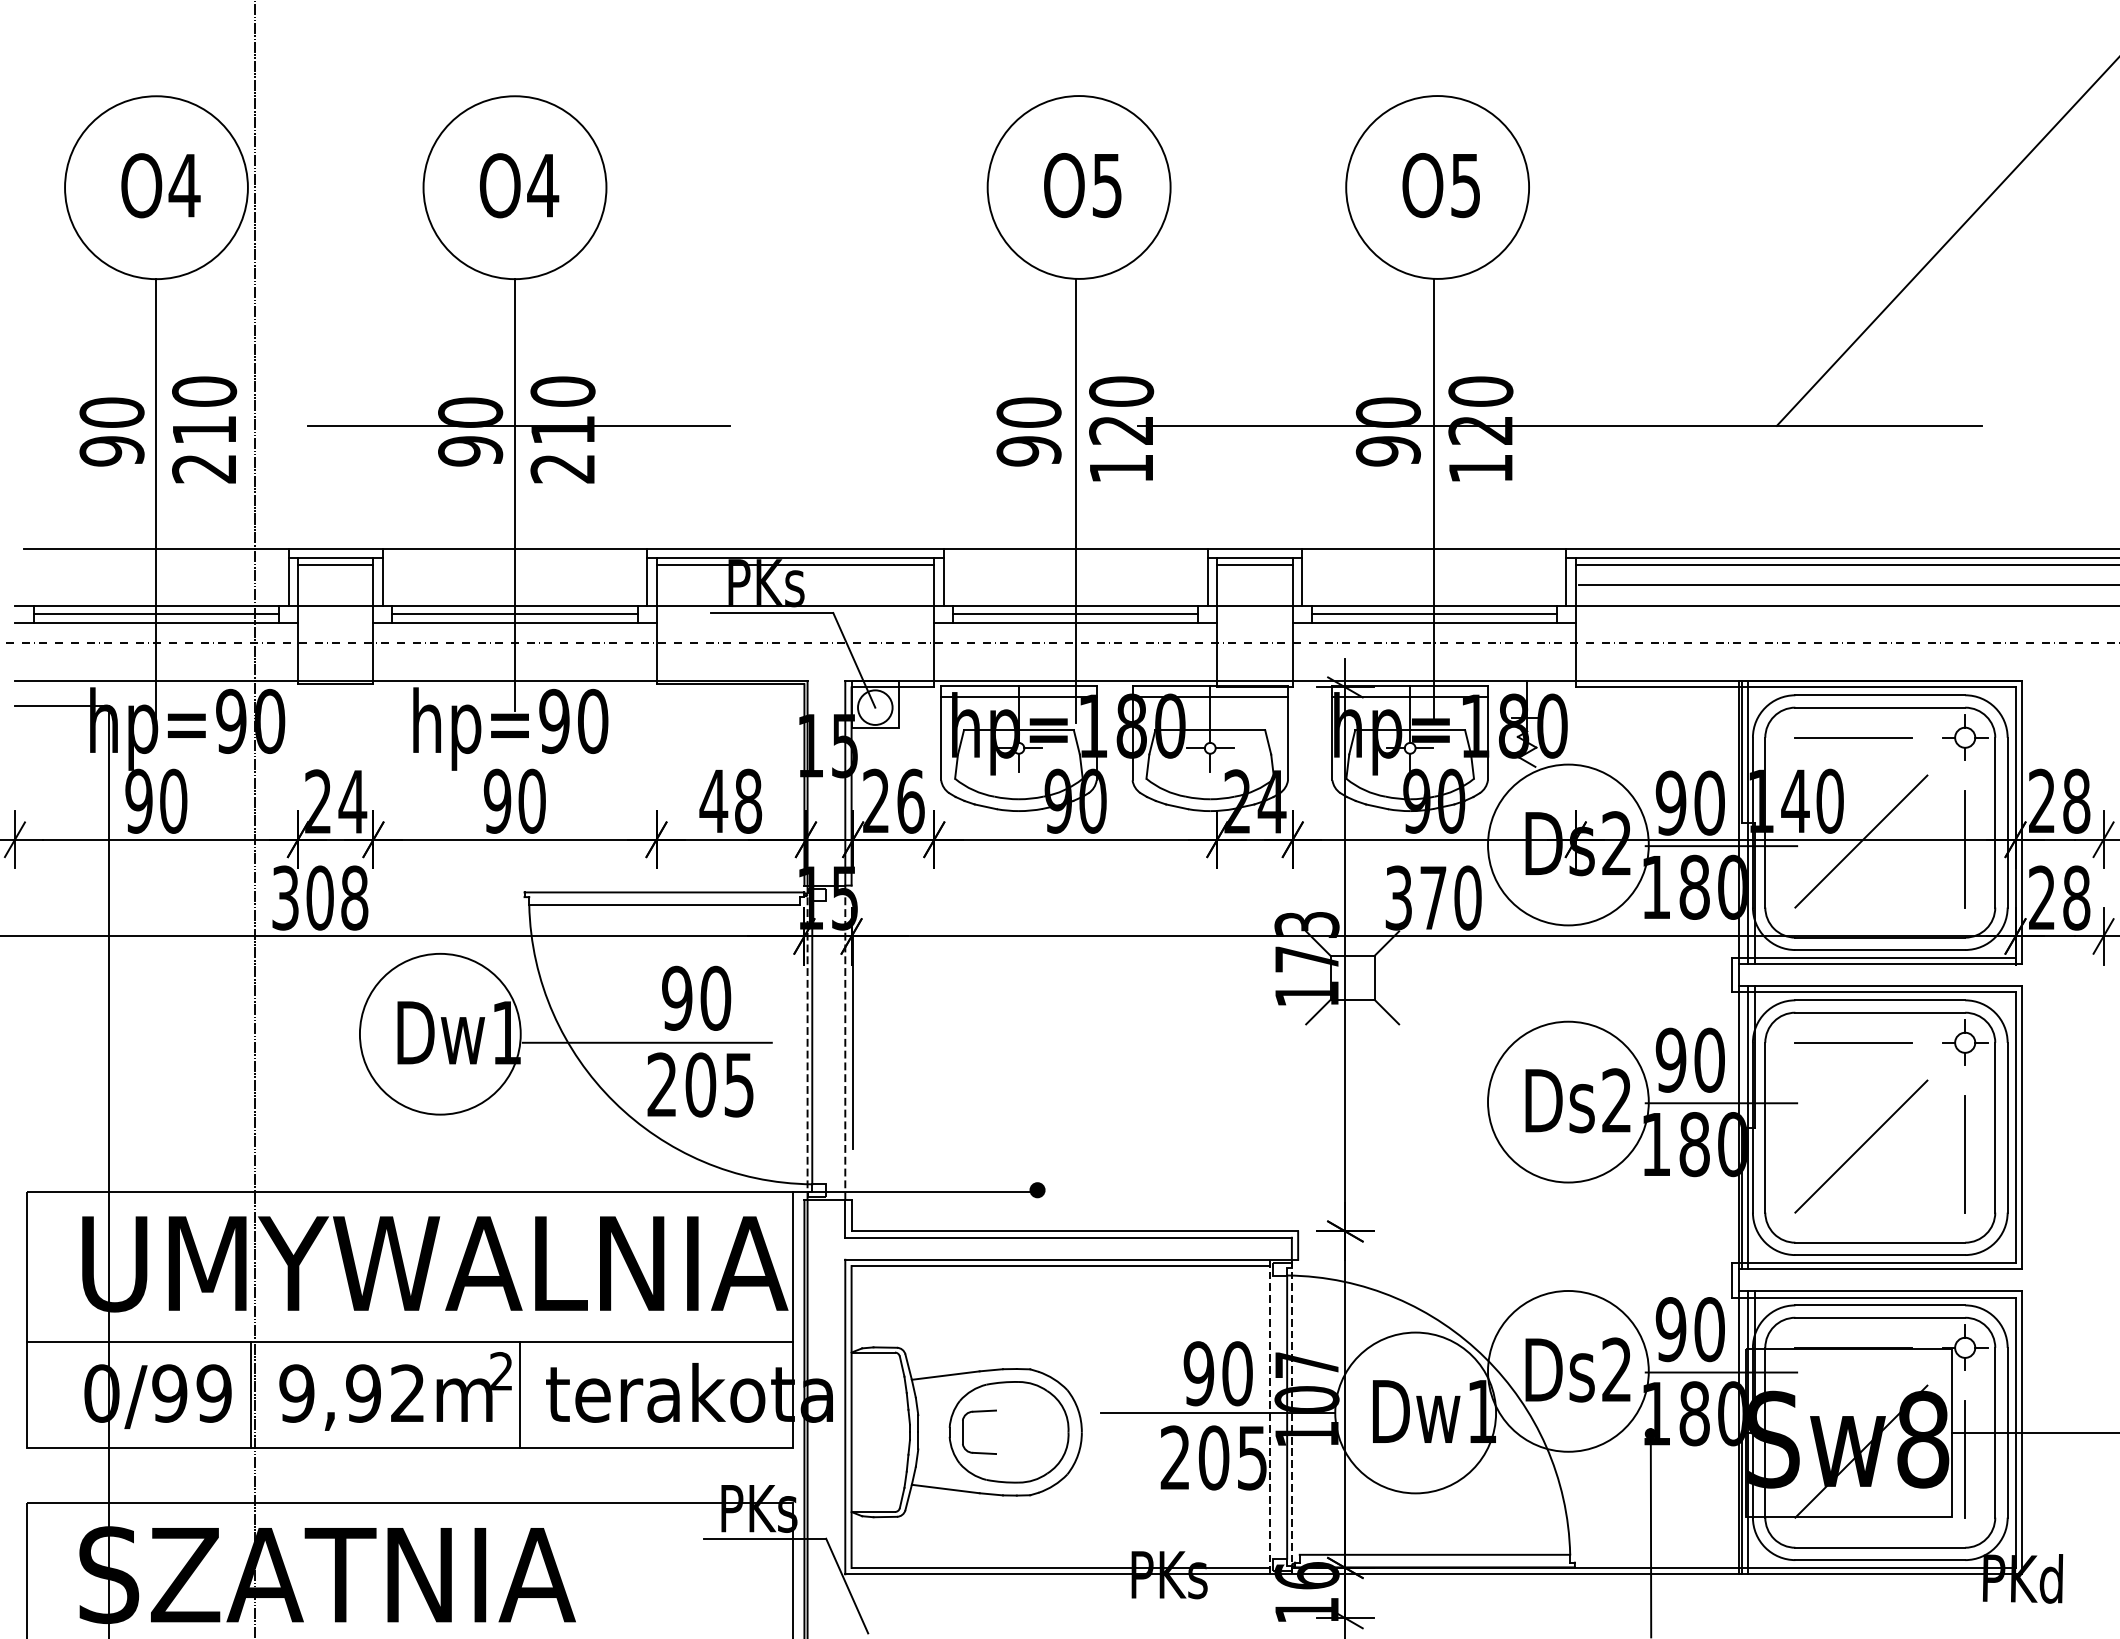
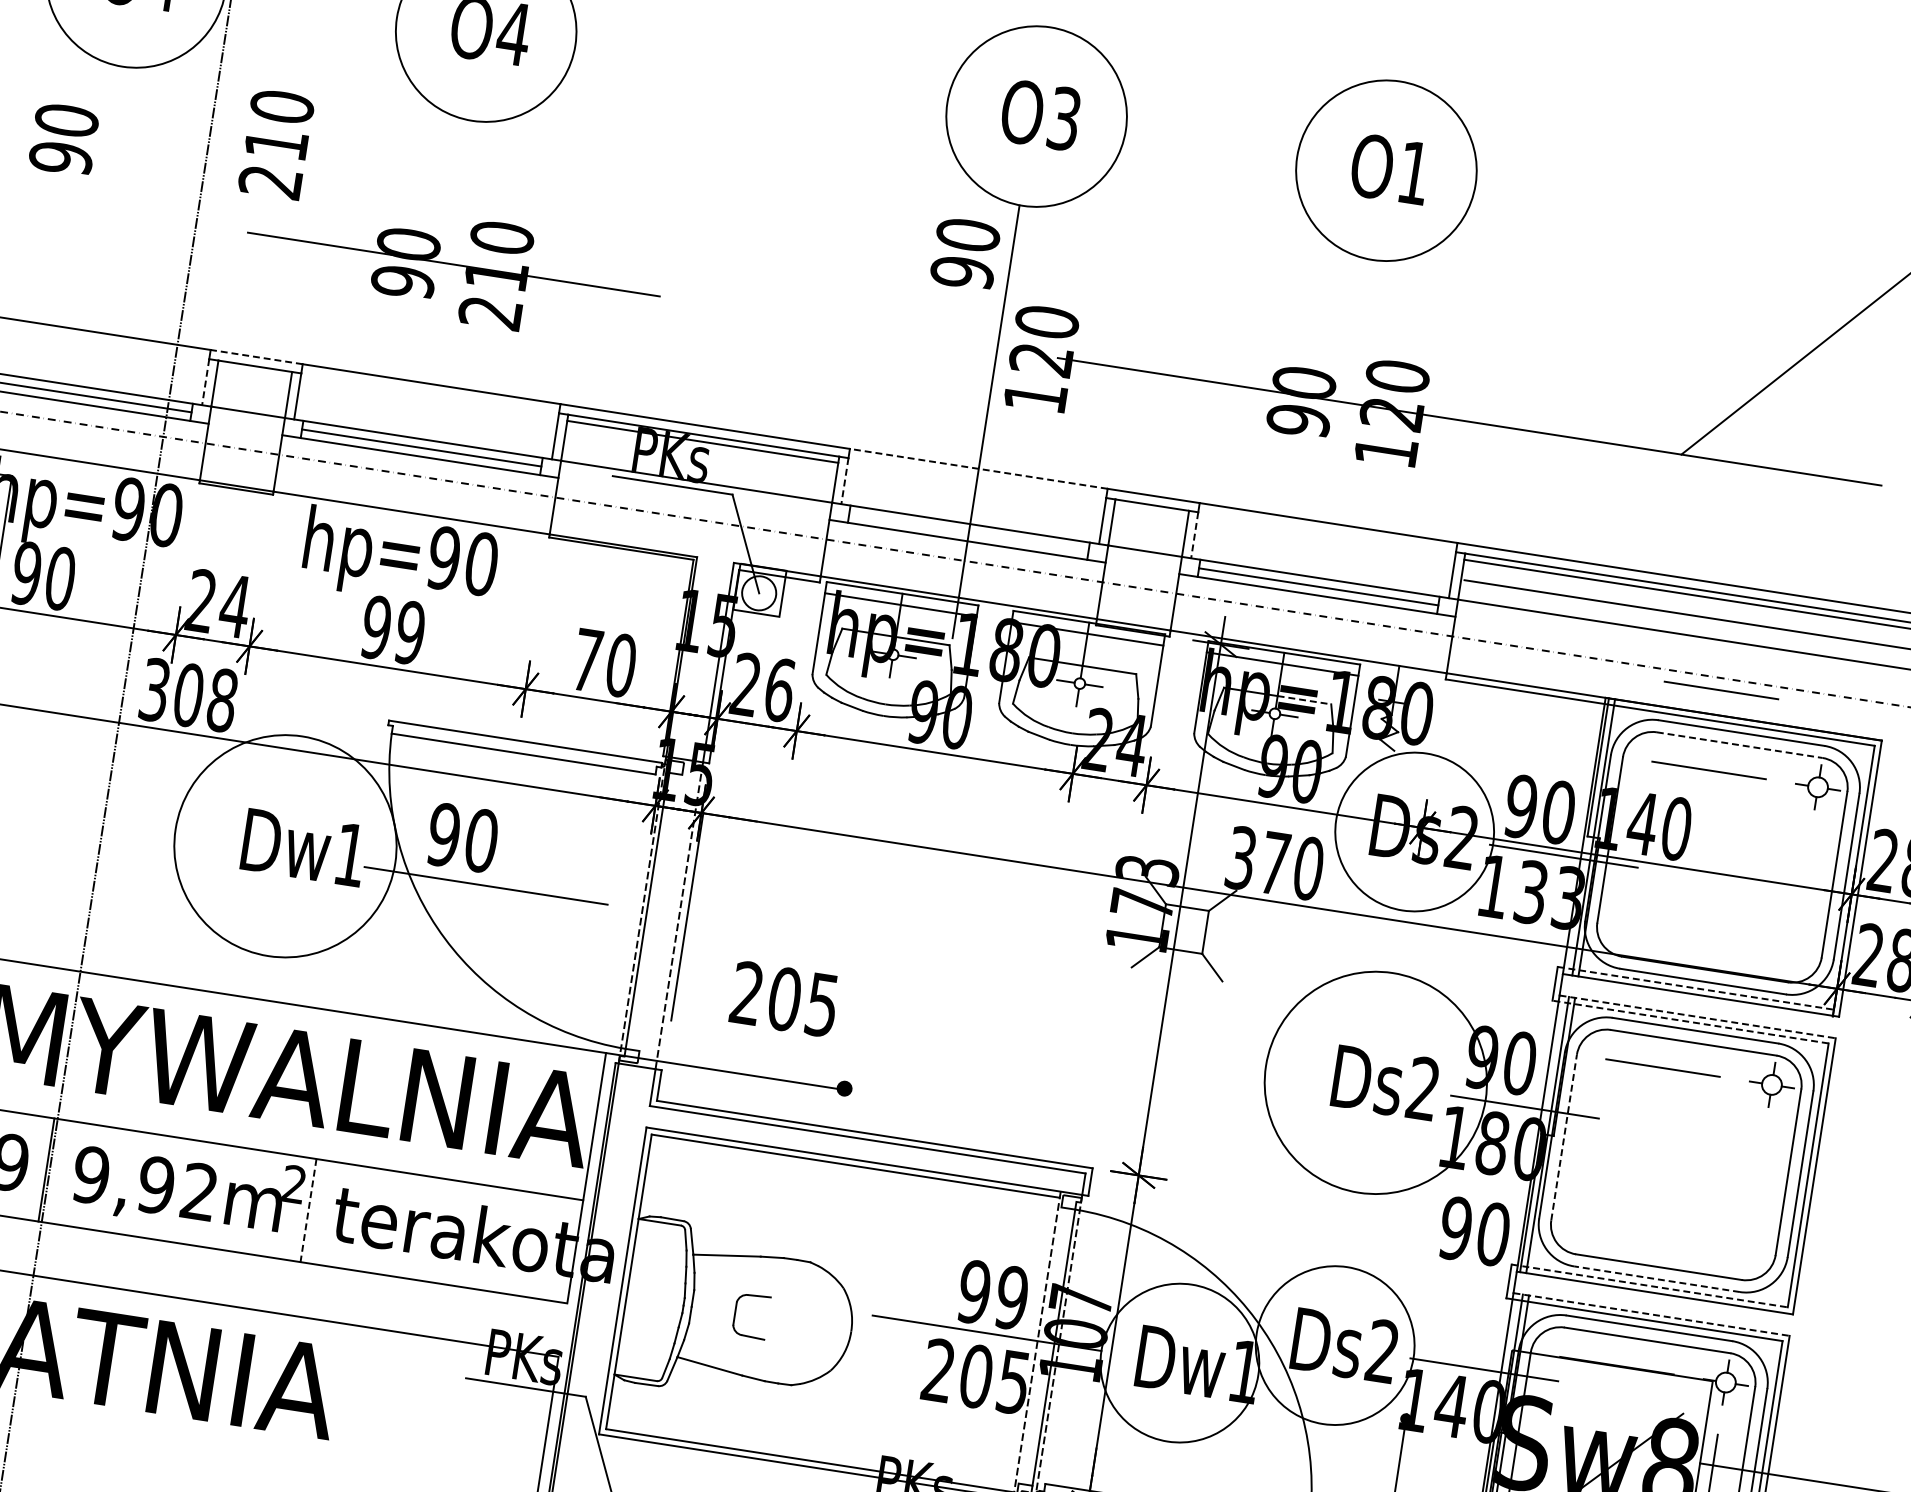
text: (1107, 185) -> (1064, 118), O5 -> O3
text: (1465, 186) -> (1413, 173), O5 -> O1
text: (204, 429) -> (276, 143), moved
text: (111, 431) -> (63, 138), moved
text: (1028, 431) -> (964, 253), moved
line: (515, 494) -> (440, 331), removed
line: (156, 498) -> (89, 280), removed
line: (1434, 499) -> (1336, 474), removed
line: (335, 549) -> (256, 357), solid -> dashed
line: (1075, 549) -> (978, 469), solid -> dashed
line: (335, 564) -> (254, 372), removed
line: (1254, 564) -> (1150, 510), removed
line: (288, 582) -> (205, 382), solid -> dashed
line: (943, 582) -> (844, 481), solid -> dashed
line: (1302, 582) -> (1194, 535), solid -> dashed
line: (1075, 614) -> (968, 532), removed
line: (1853, 655) -> (1721, 690), added
line: (1880, 707) -> (1739, 745), solid -> dashed
line: (1438, 730) -> (1305, 700), solid -> dashed
text: (531, 800) -> (409, 631), 90 -> 99
text: (730, 801) -> (603, 663), 48 -> 70
line: (1861, 841) -> (1701, 872), removed
line: (1965, 849) -> (1801, 896), removed
text: (1712, 886) -> (1549, 894), 180 -> 133
line: (1874, 957) -> (1696, 988), solid -> dashed
line: (1880, 986) -> (1697, 1017), solid -> dashed
line: (1874, 992) -> (1691, 1022), solid -> dashed
text: (696, 997) -> (462, 837), moved
circle: (439, 1033) -> (284, 845), size x1.4
text: (700, 1084) -> (784, 998), moved
circle: (1568, 1101) -> (1376, 1082), size x1.4
line: (1765, 1127) -> (1564, 1137), solid -> dashed
line: (1861, 1146) -> (1655, 1170), removed
line: (1965, 1154) -> (1755, 1193), removed
line: (1880, 1255) -> (1657, 1279), solid -> dashed
line: (1874, 1262) -> (1650, 1285), solid -> dashed
line: (1880, 1291) -> (1651, 1314), solid -> dashed
text: (1689, 1329) -> (1473, 1231), moved
text: (1237, 1373) -> (1012, 1297), 90 -> 99
line: (519, 1395) -> (308, 1210), solid -> dashed
text: (1694, 1413) -> (1451, 1405), 180 -> 140
part: (1008, 1432) -> (779, 1320), removed

